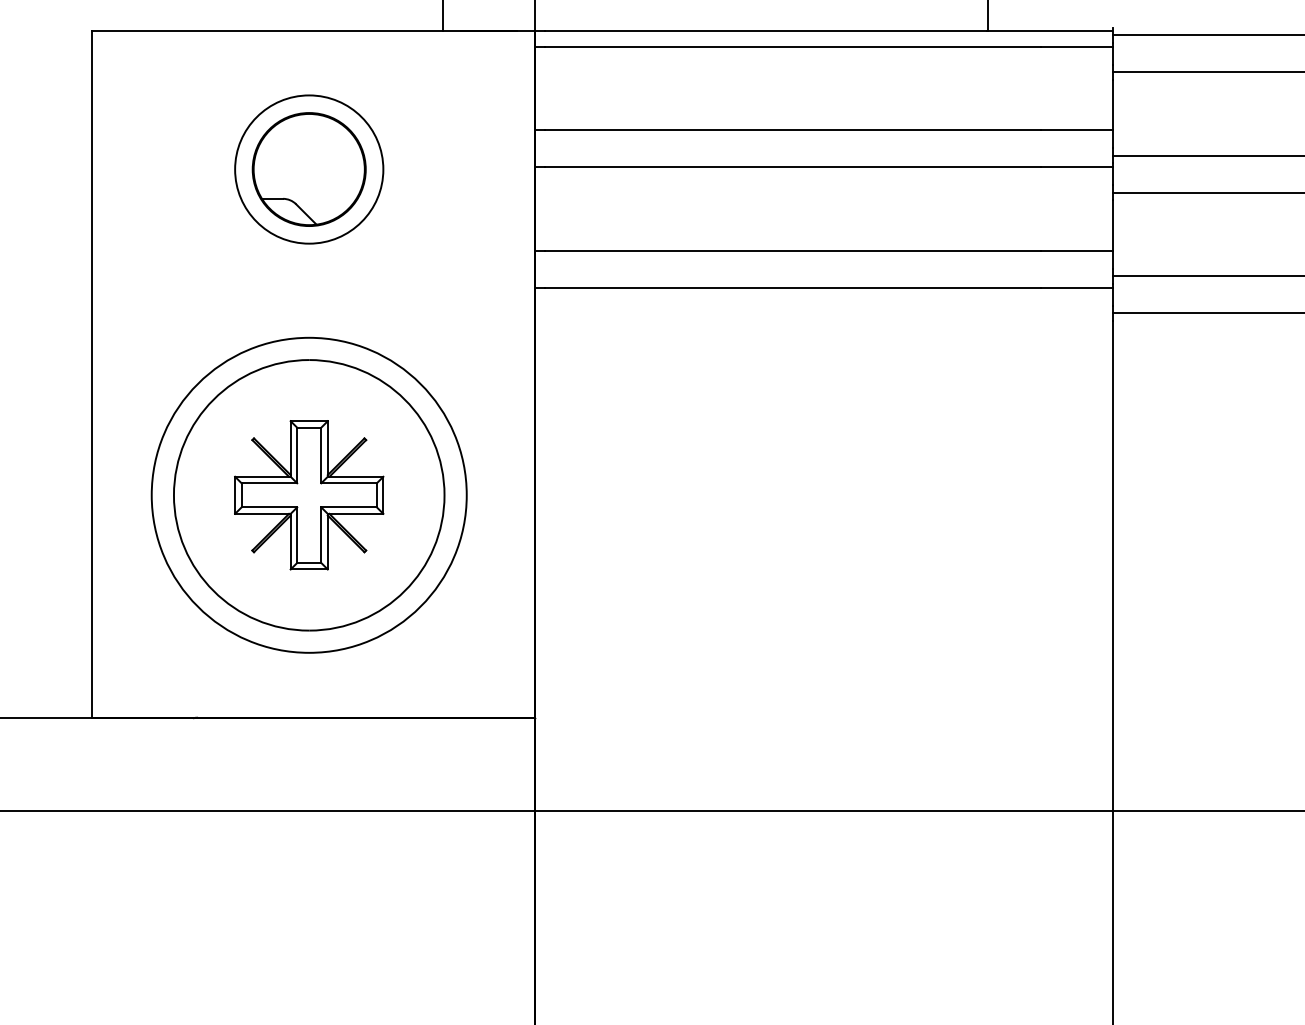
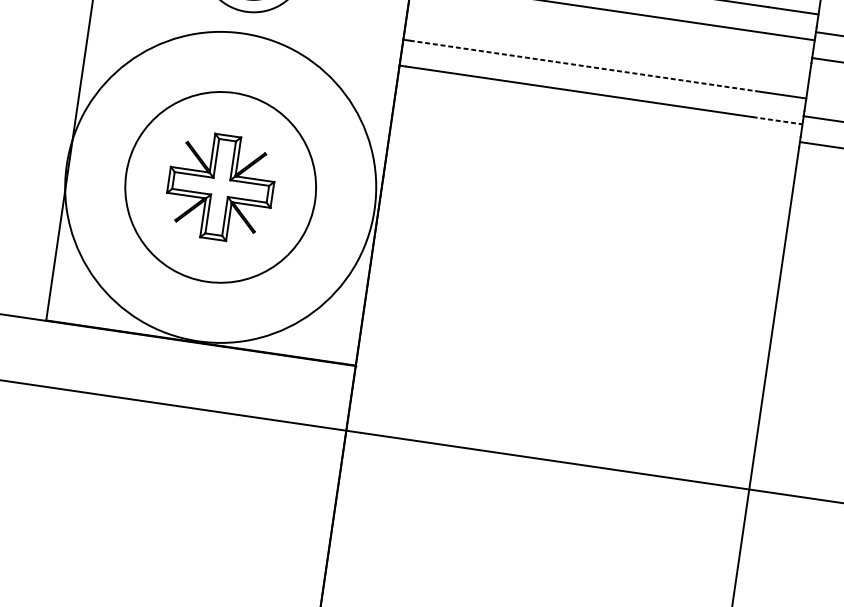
line: (793, 250) -> (583, 65), solid -> dashed
line: (1077, 287) -> (777, 120), solid -> dashed
circle: (308, 494) -> (220, 186), size x1.4

